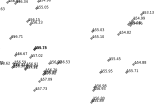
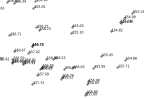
part: (33, 22) -> (42, 28), moved
part: (96, 33) -> (76, 29), moved
part: (77, 77) -> (72, 72), added

